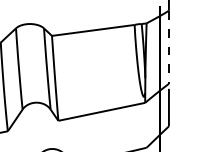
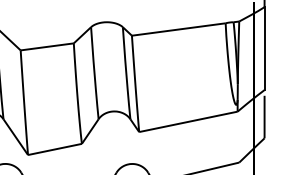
line: (168, 48) -> (264, 49), dashed -> solid

